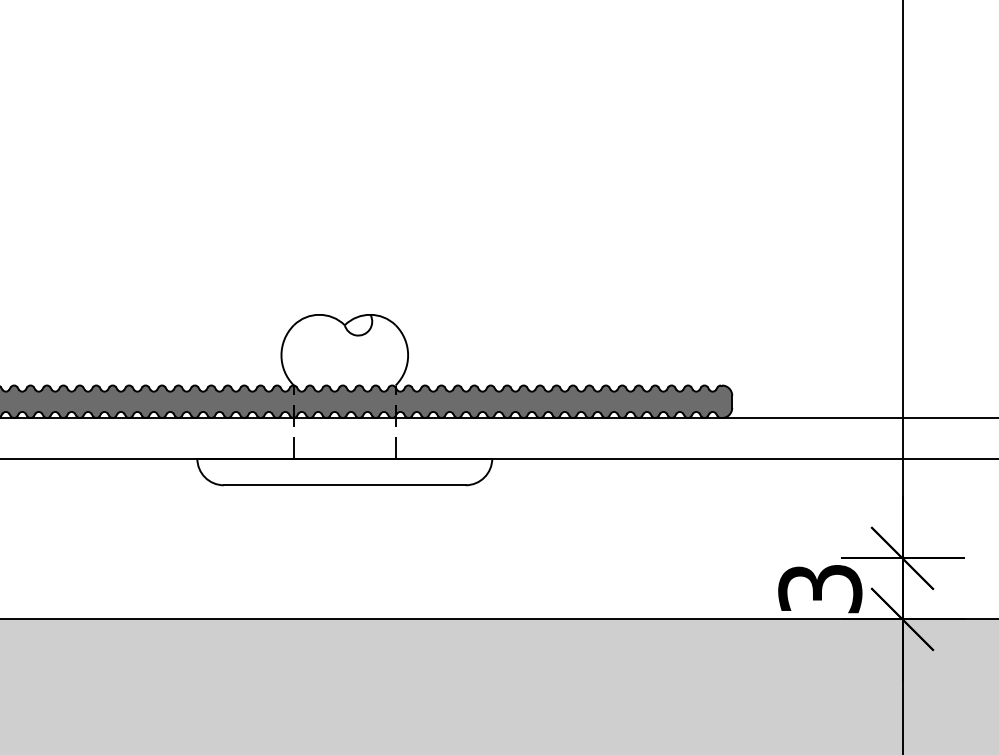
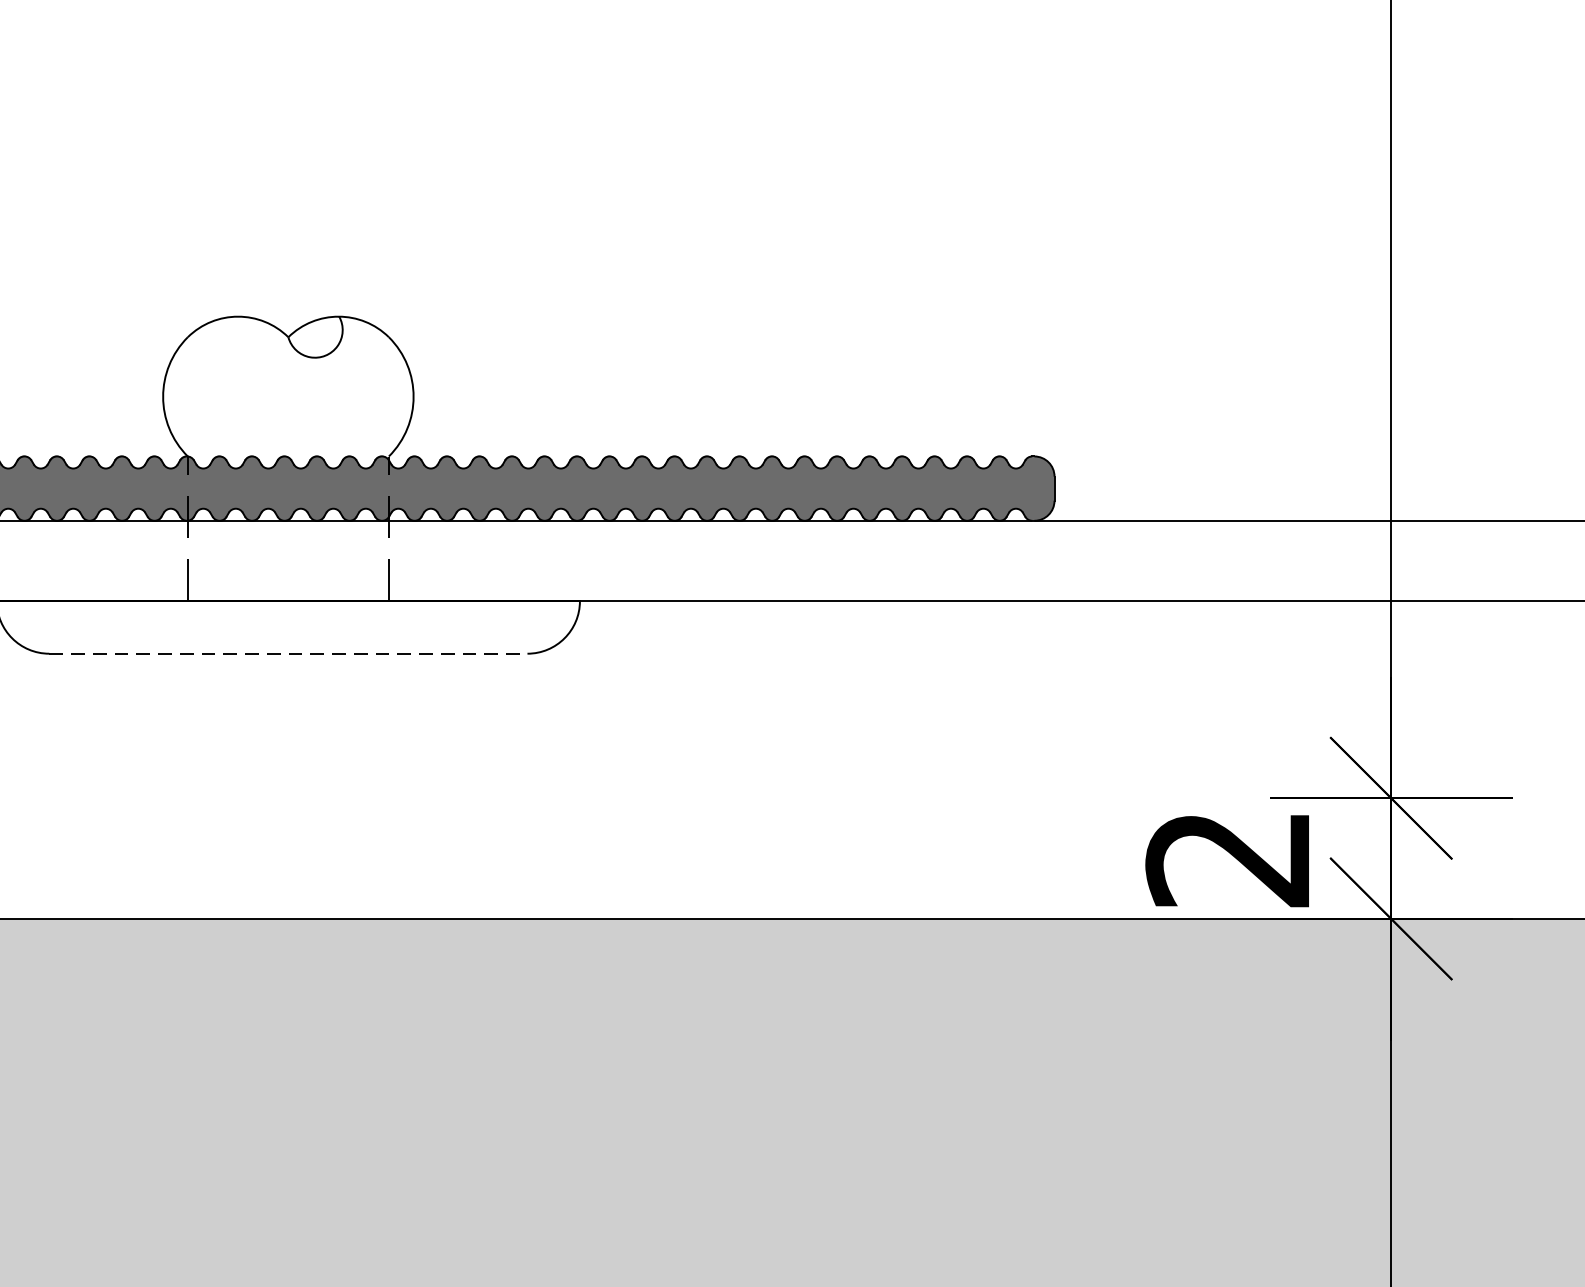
line: (344, 485) -> (287, 654), solid -> dashed
text: (820, 589) -> (1229, 859), 3 -> 2

